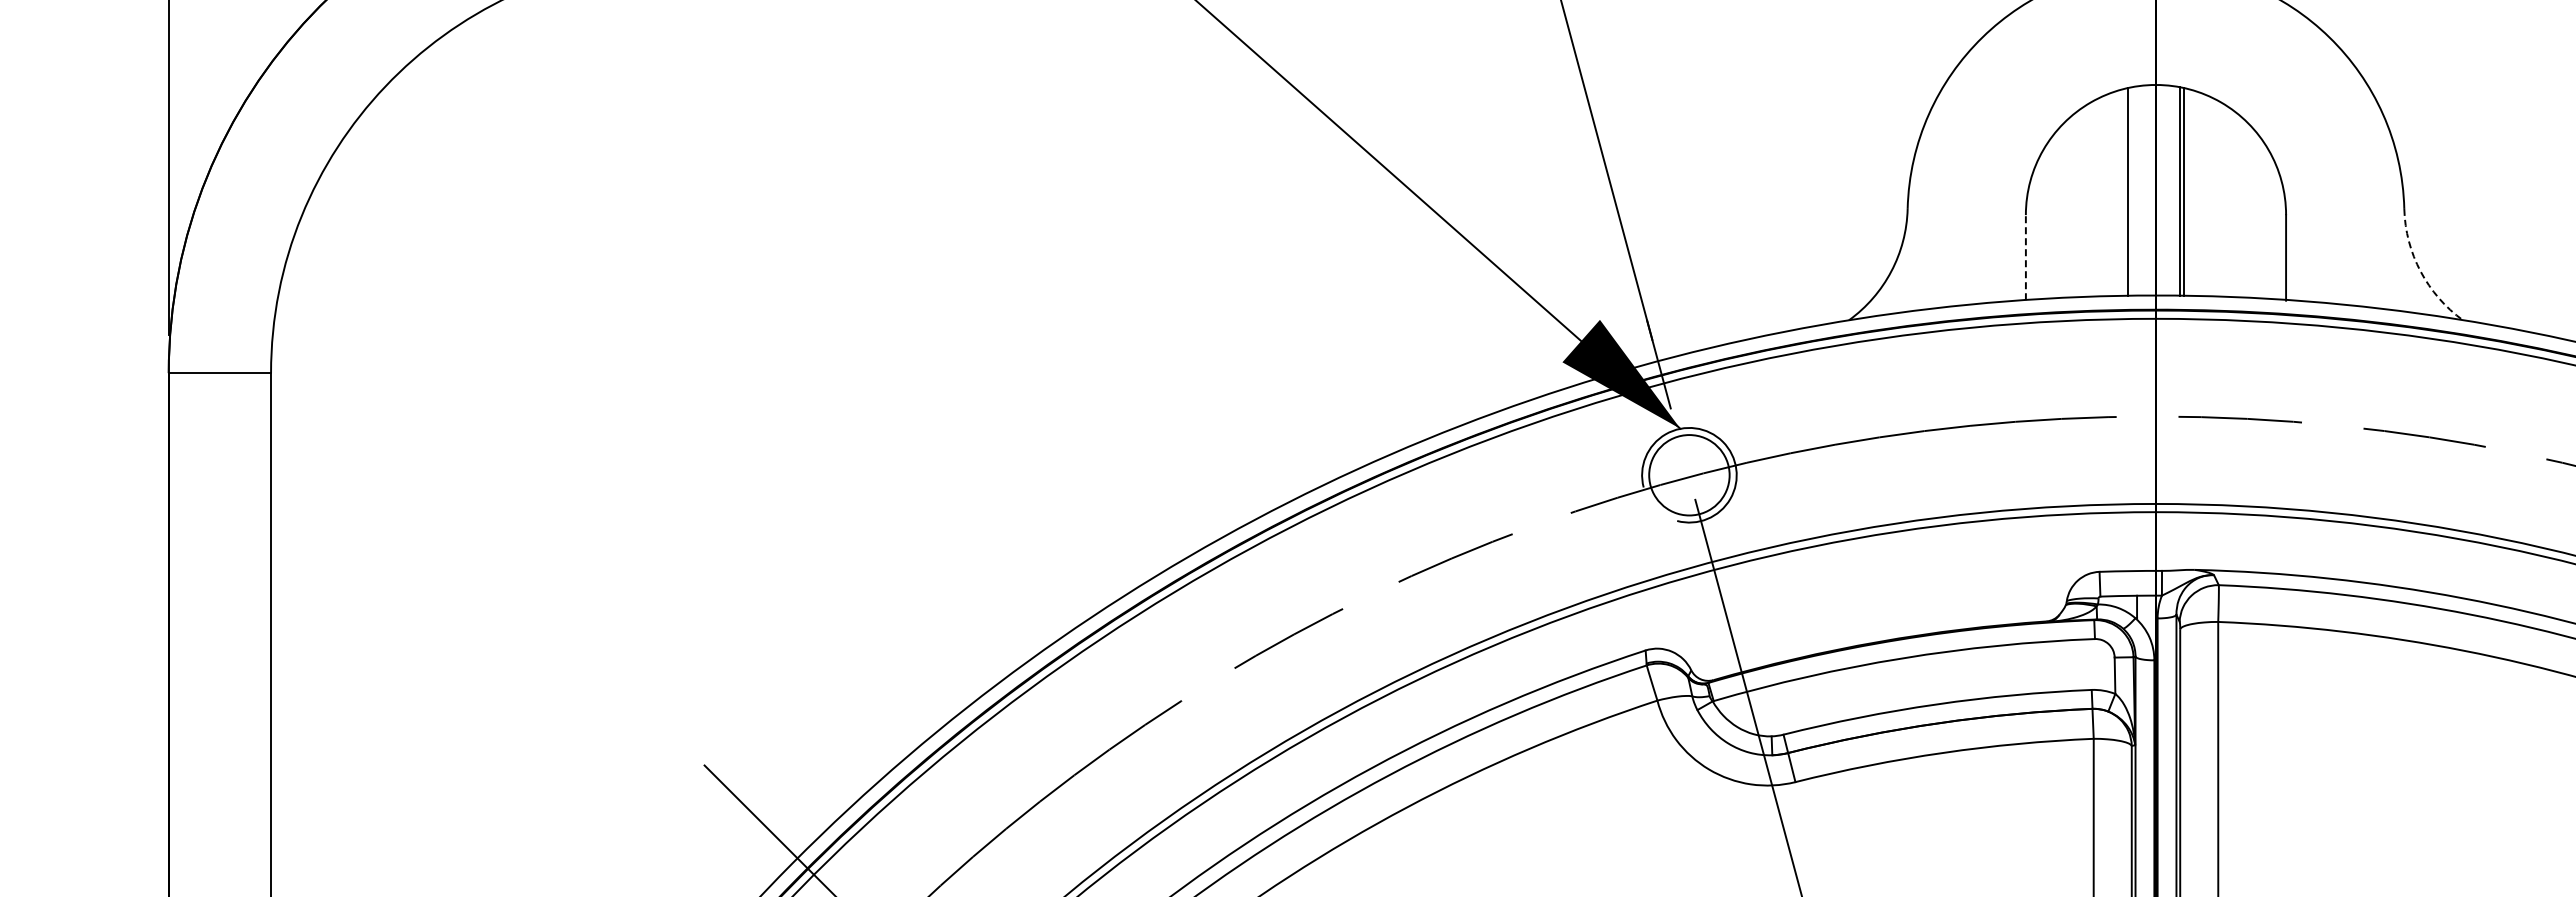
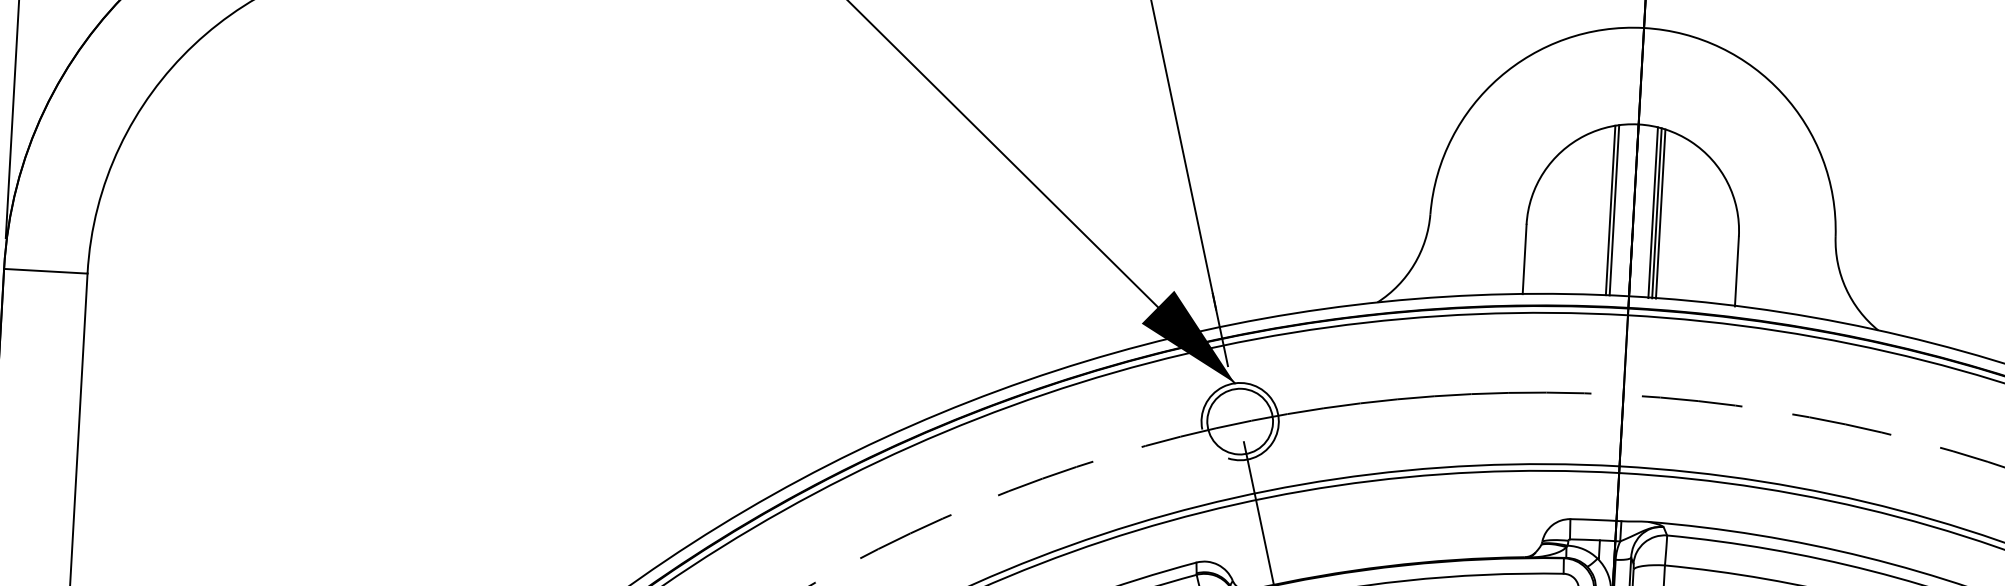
line: (2132, 191) -> (1614, 210), added
line: (2189, 192) -> (1661, 213), added
line: (2025, 257) -> (1524, 259), dashed -> solid
arc: (2420, 271) -> (1845, 288), dashed -> solid

